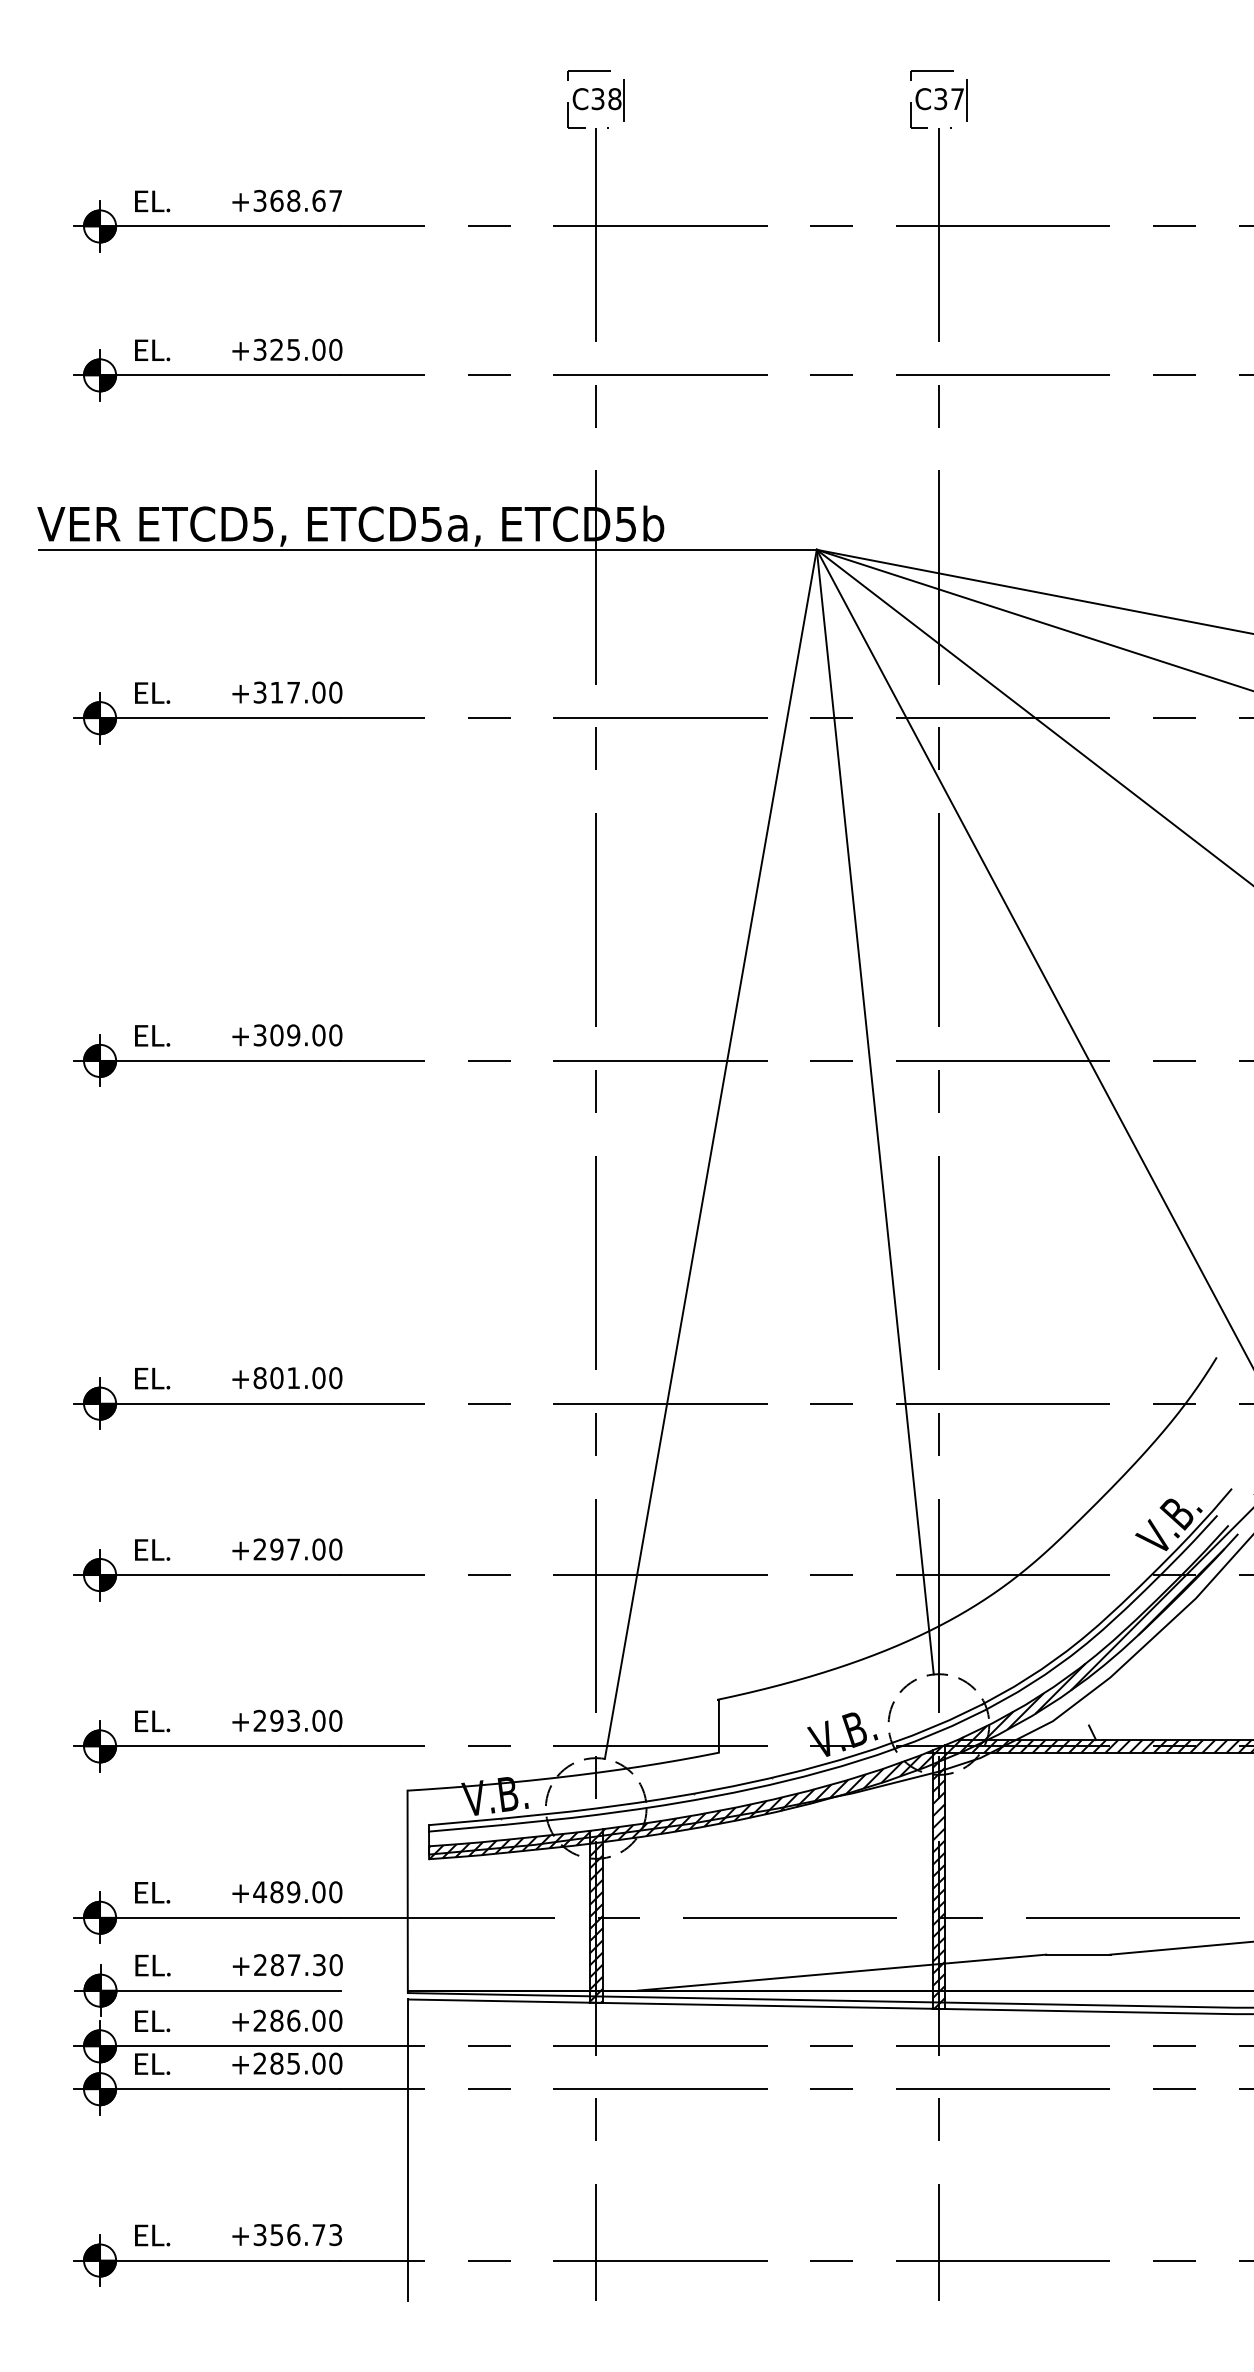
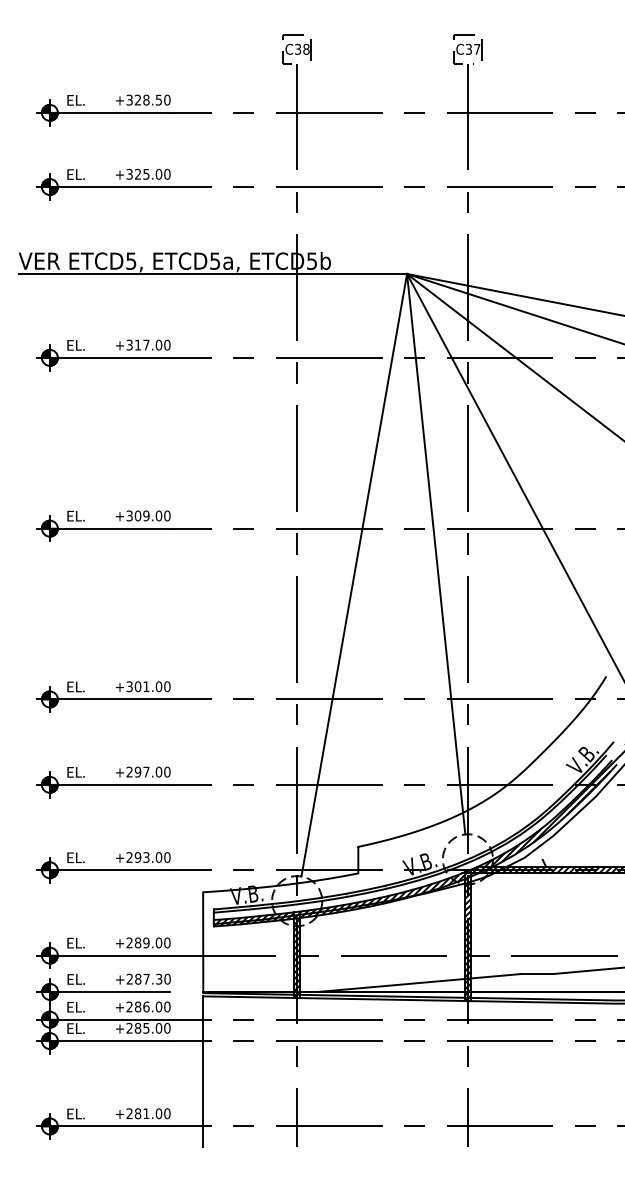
text: (305, 199) -> (152, 99), +368.67 -> +328.50
text: (259, 1377) -> (129, 686), +801.00 -> +301.00
text: (259, 1891) -> (129, 942), +489.00 -> +289.00
text: (297, 2234) -> (148, 1113), +356.73 -> +281.00

